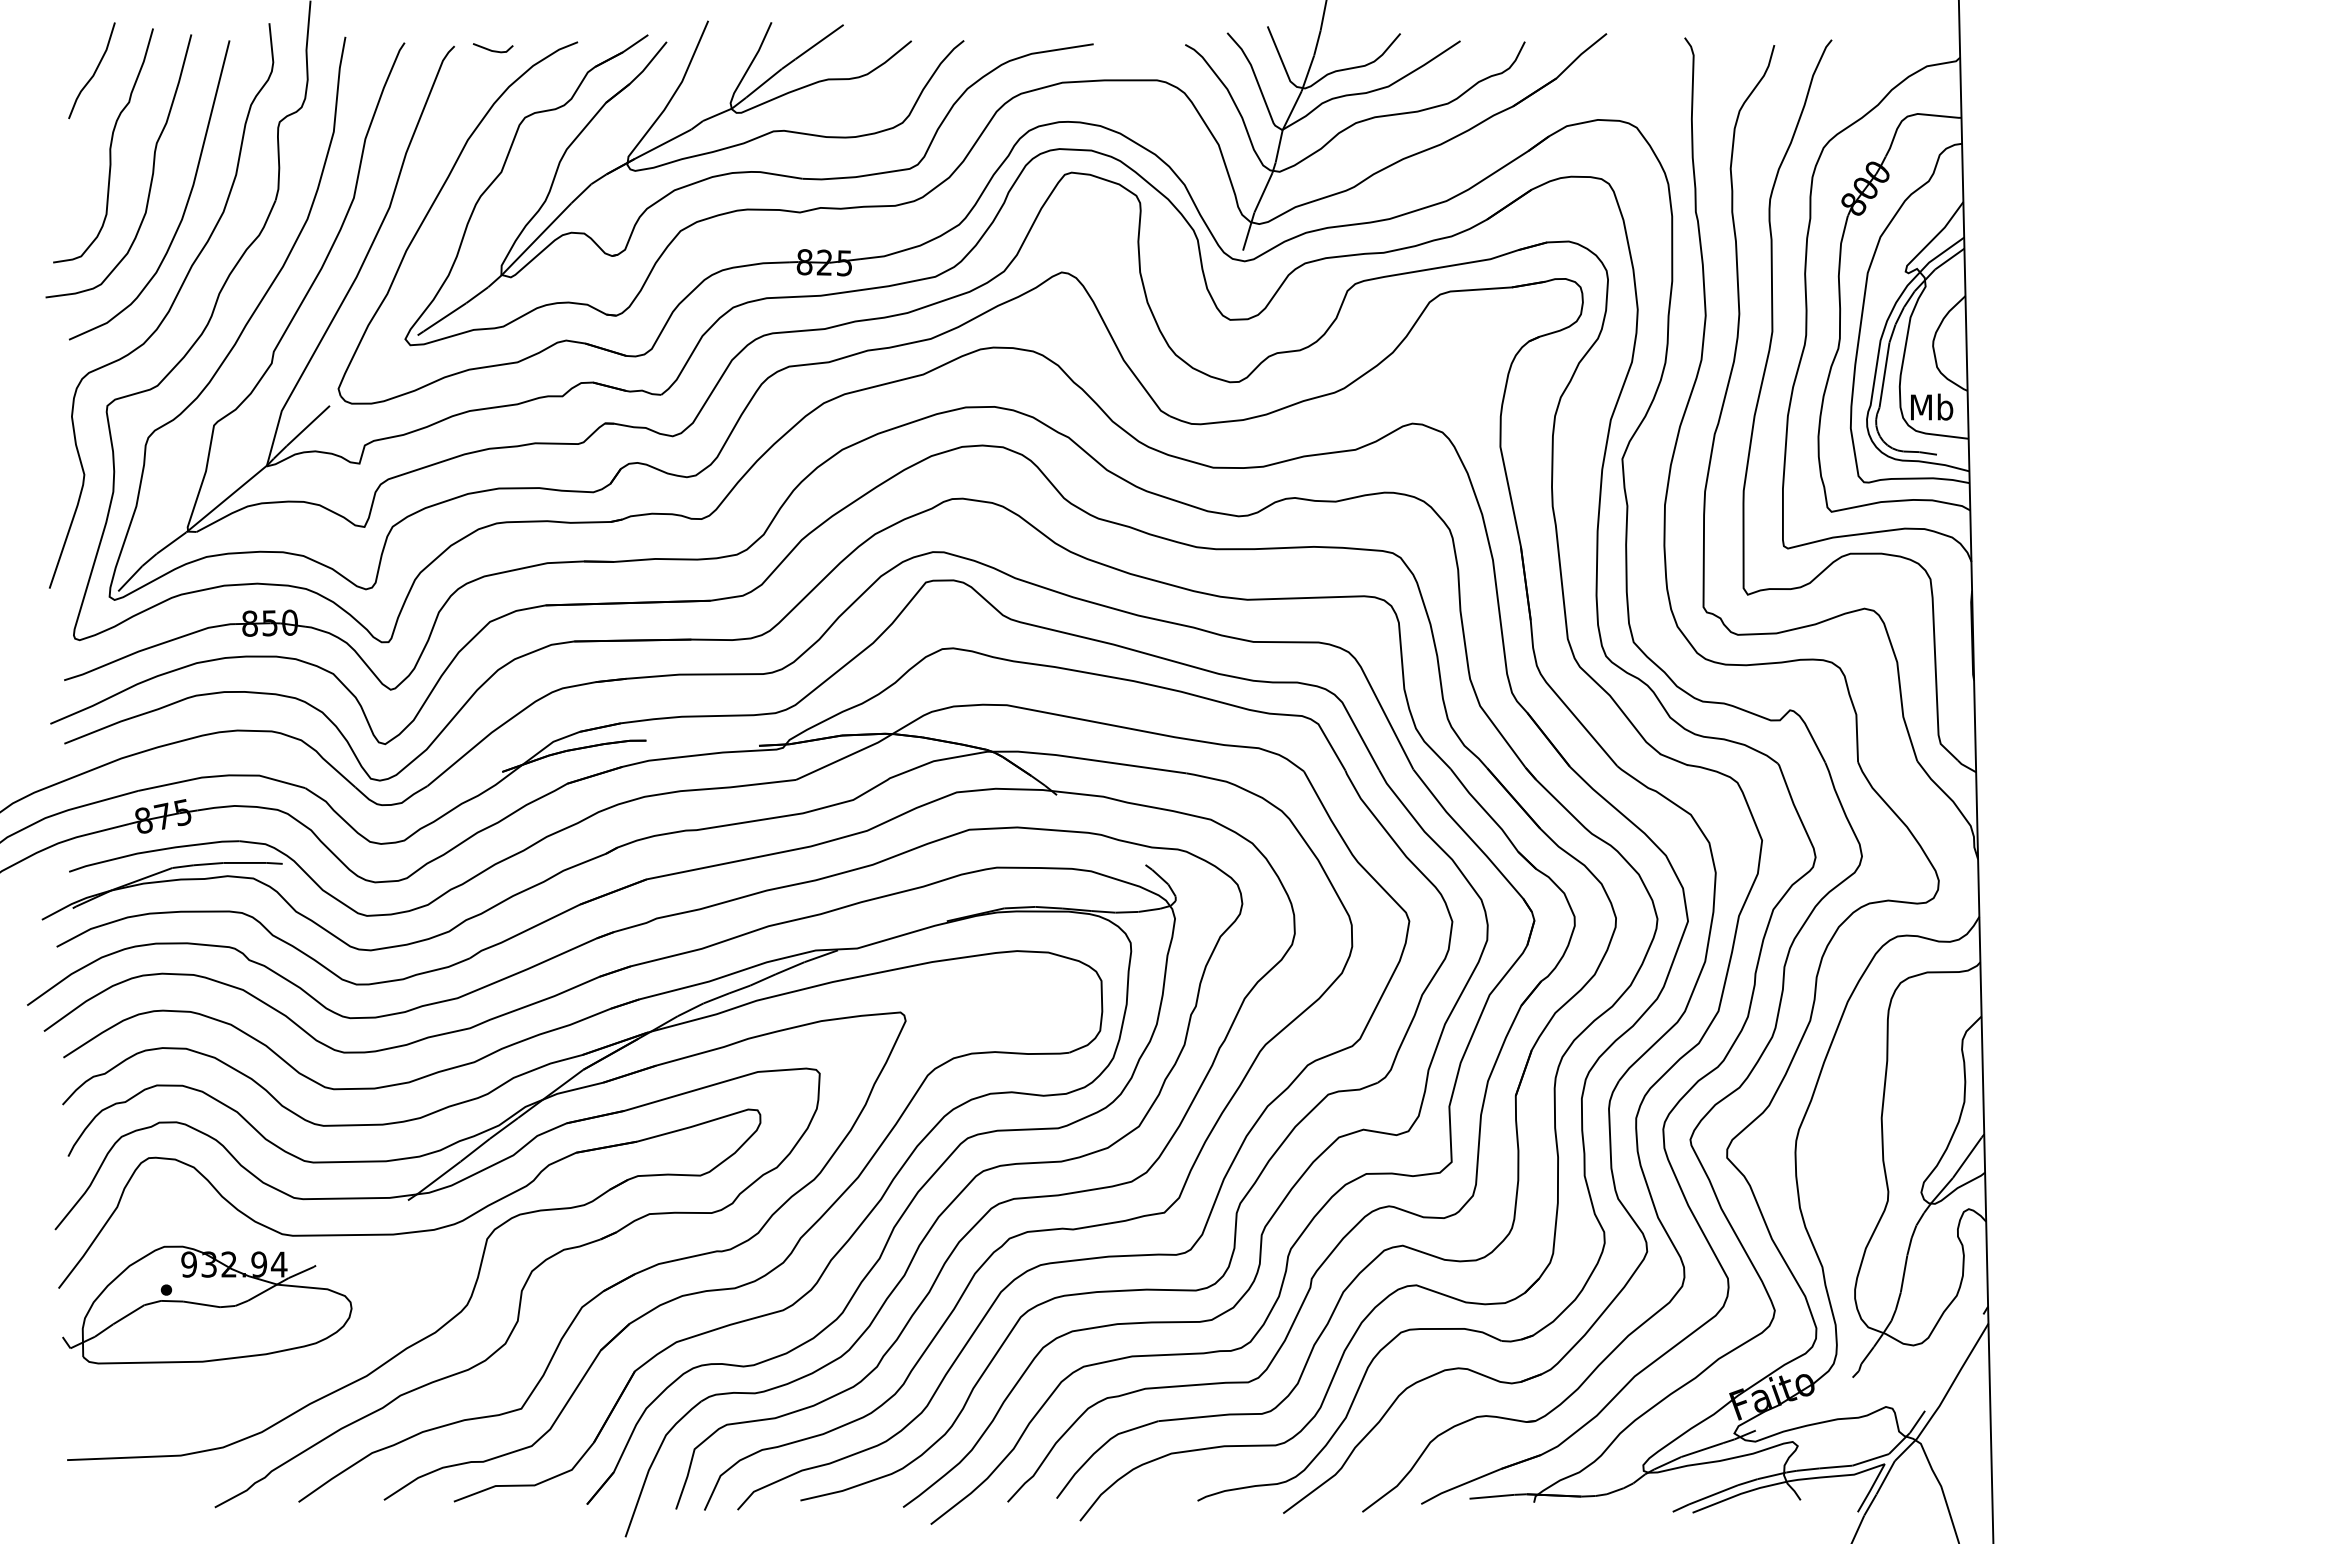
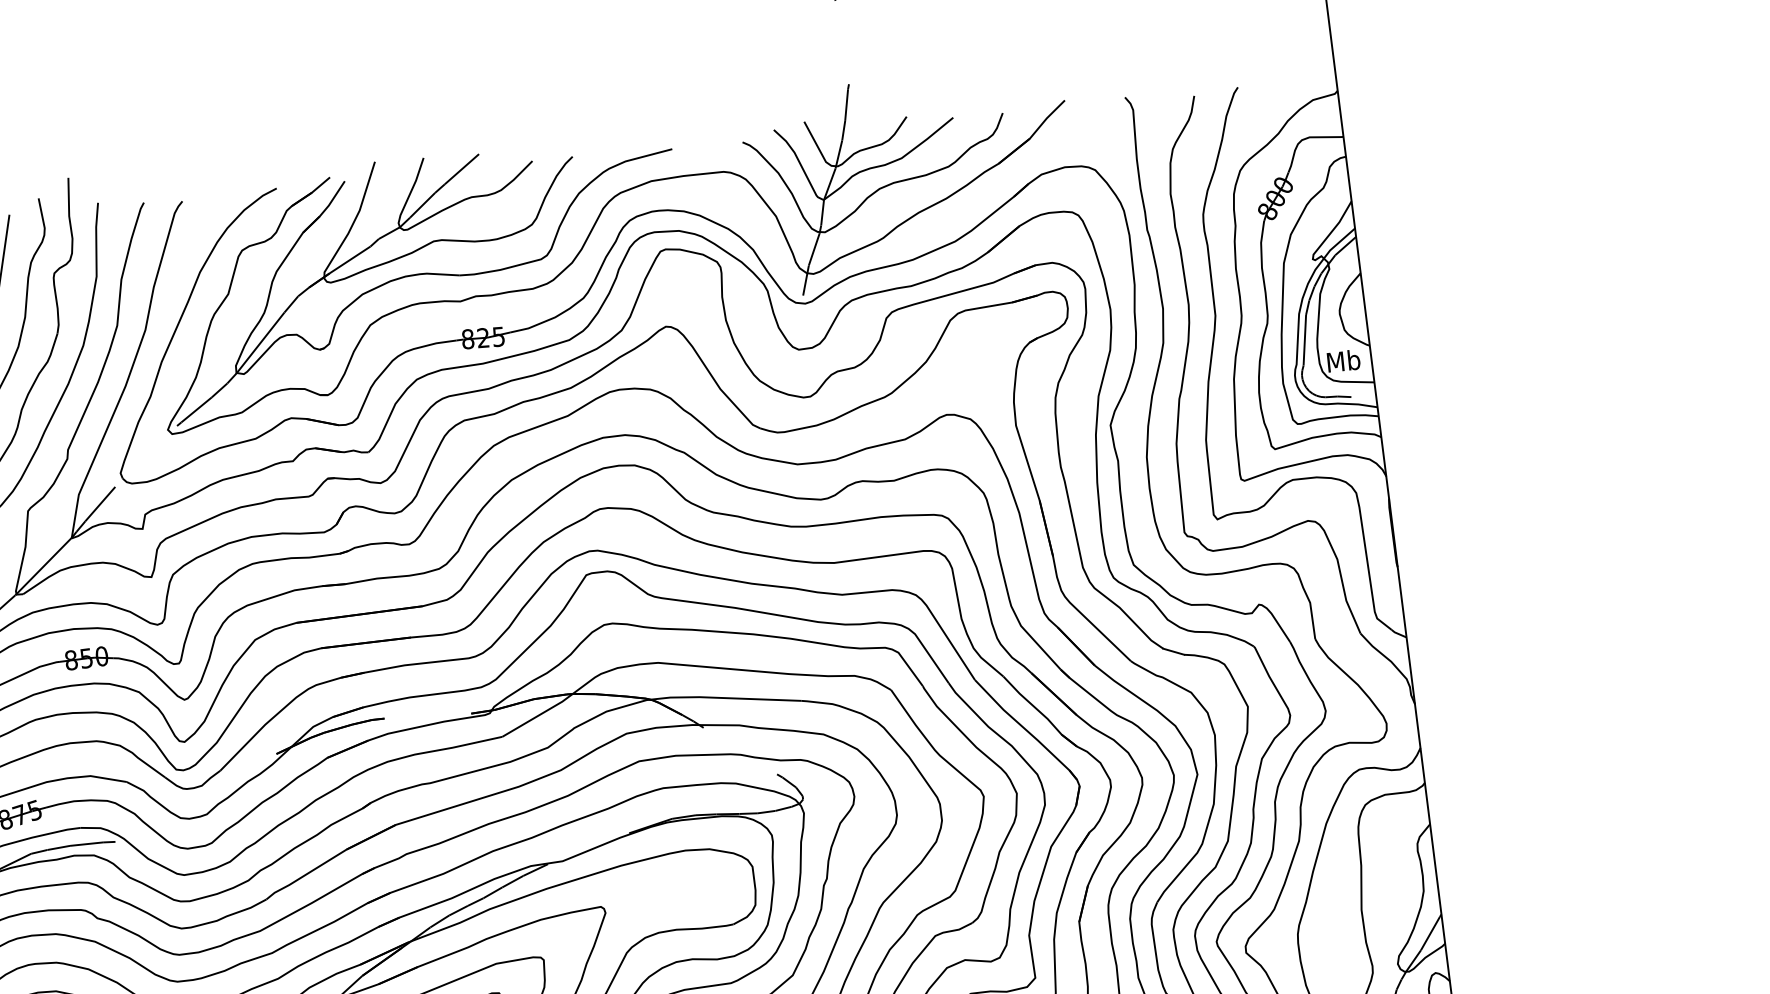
line: (493, 50) -> (212, 201), removed

